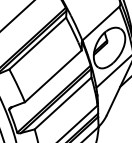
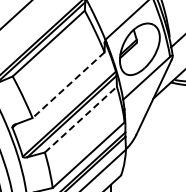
line: (53, 76) -> (68, 85), solid -> dashed
line: (62, 103) -> (80, 119), solid -> dashed

